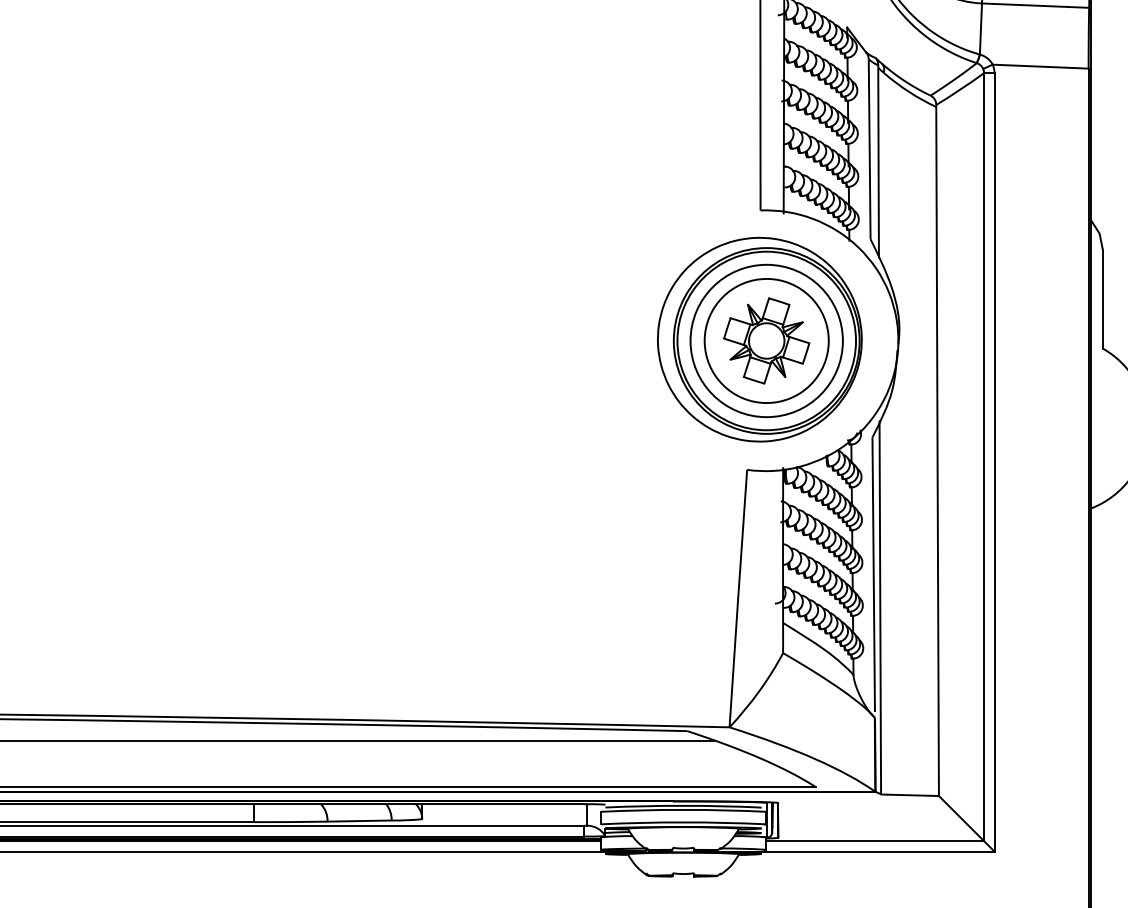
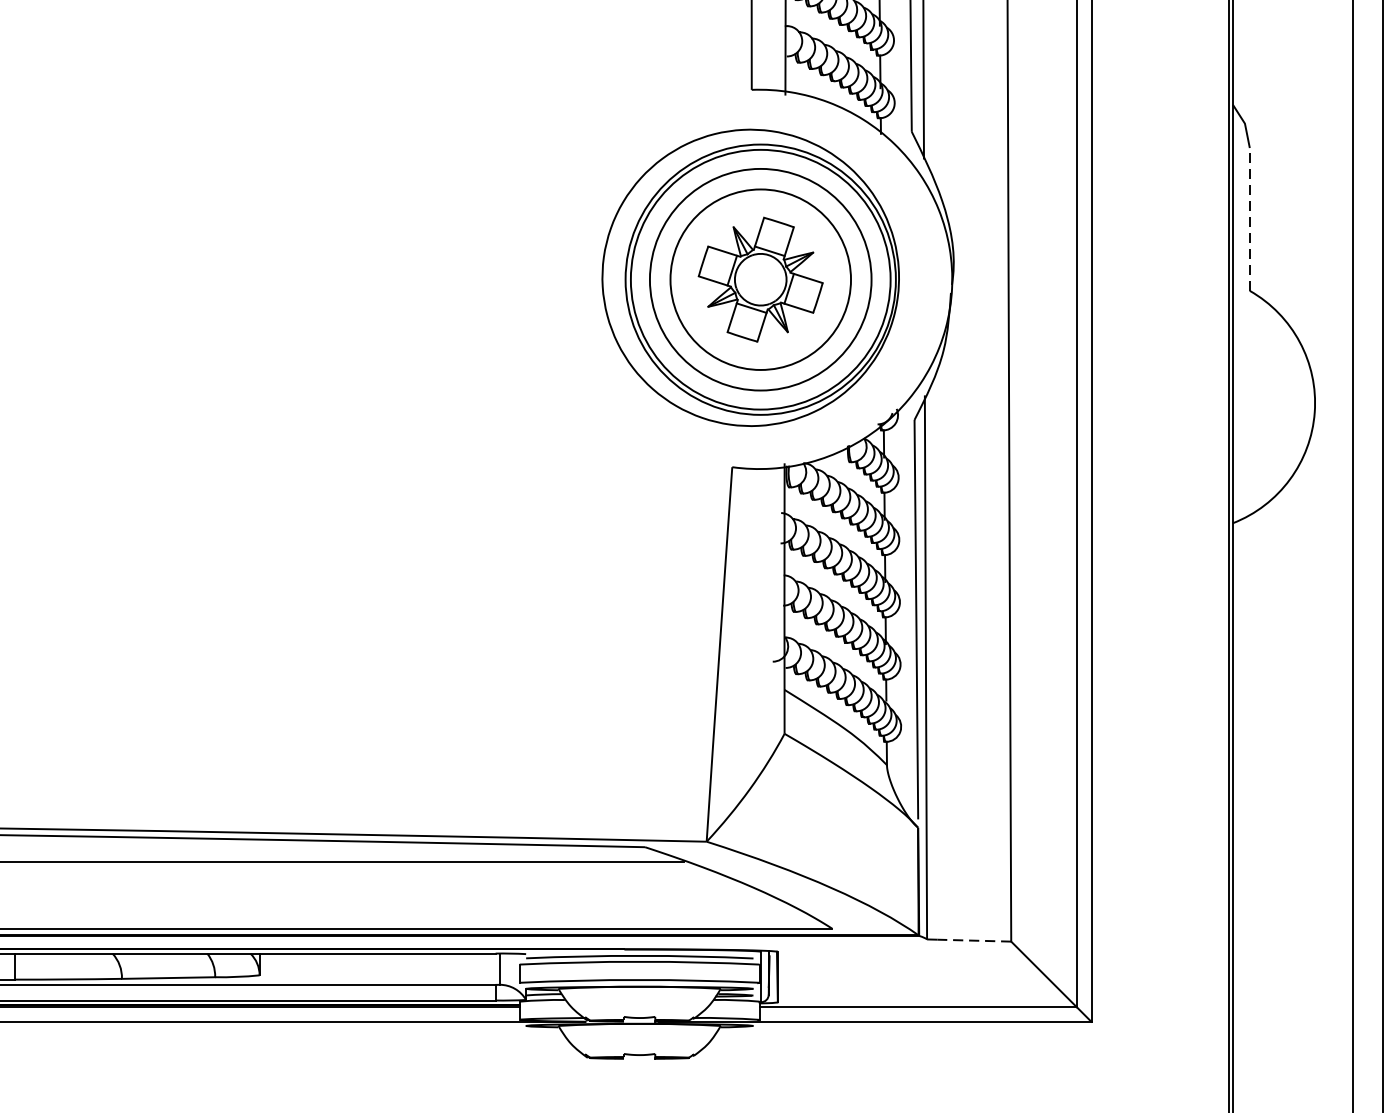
line: (1102, 299) -> (1249, 219), solid -> dashed
line: (913, 795) -> (974, 940), solid -> dashed

